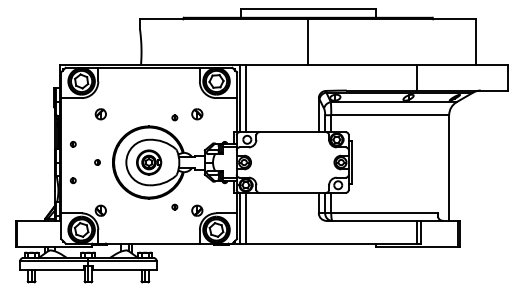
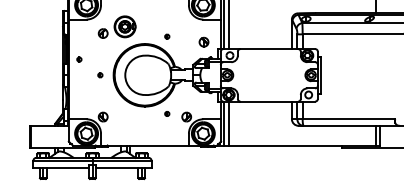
part: (197, 114) -> (204, 42), moved
part: (149, 162) -> (125, 26), moved
part: (72, 180) -> (78, 90), removed

